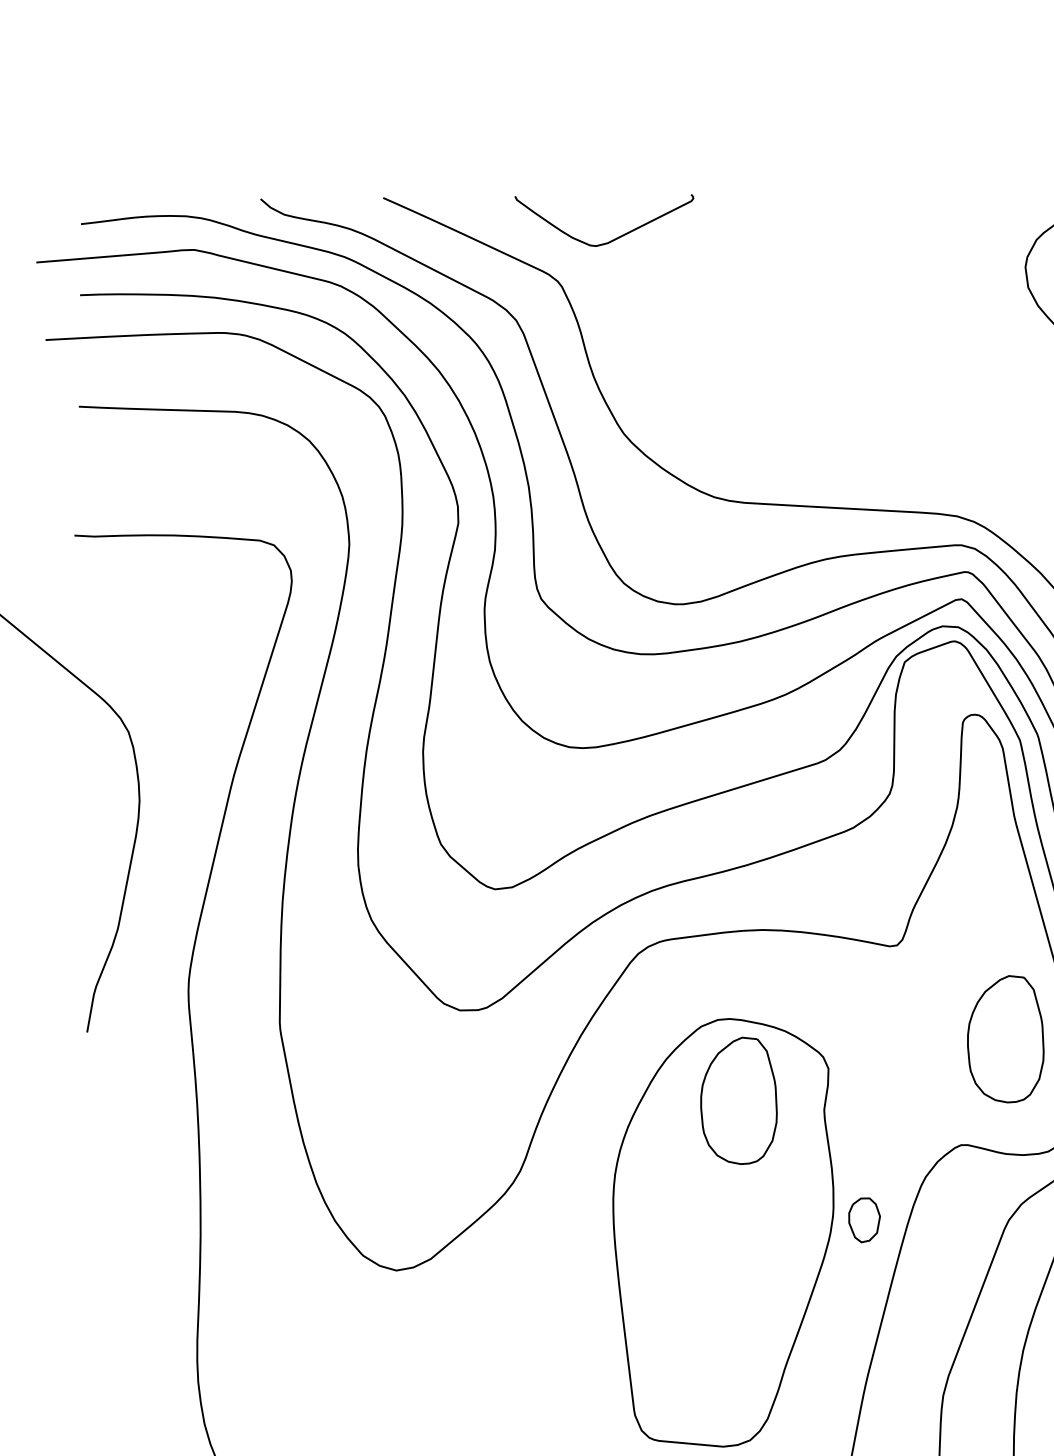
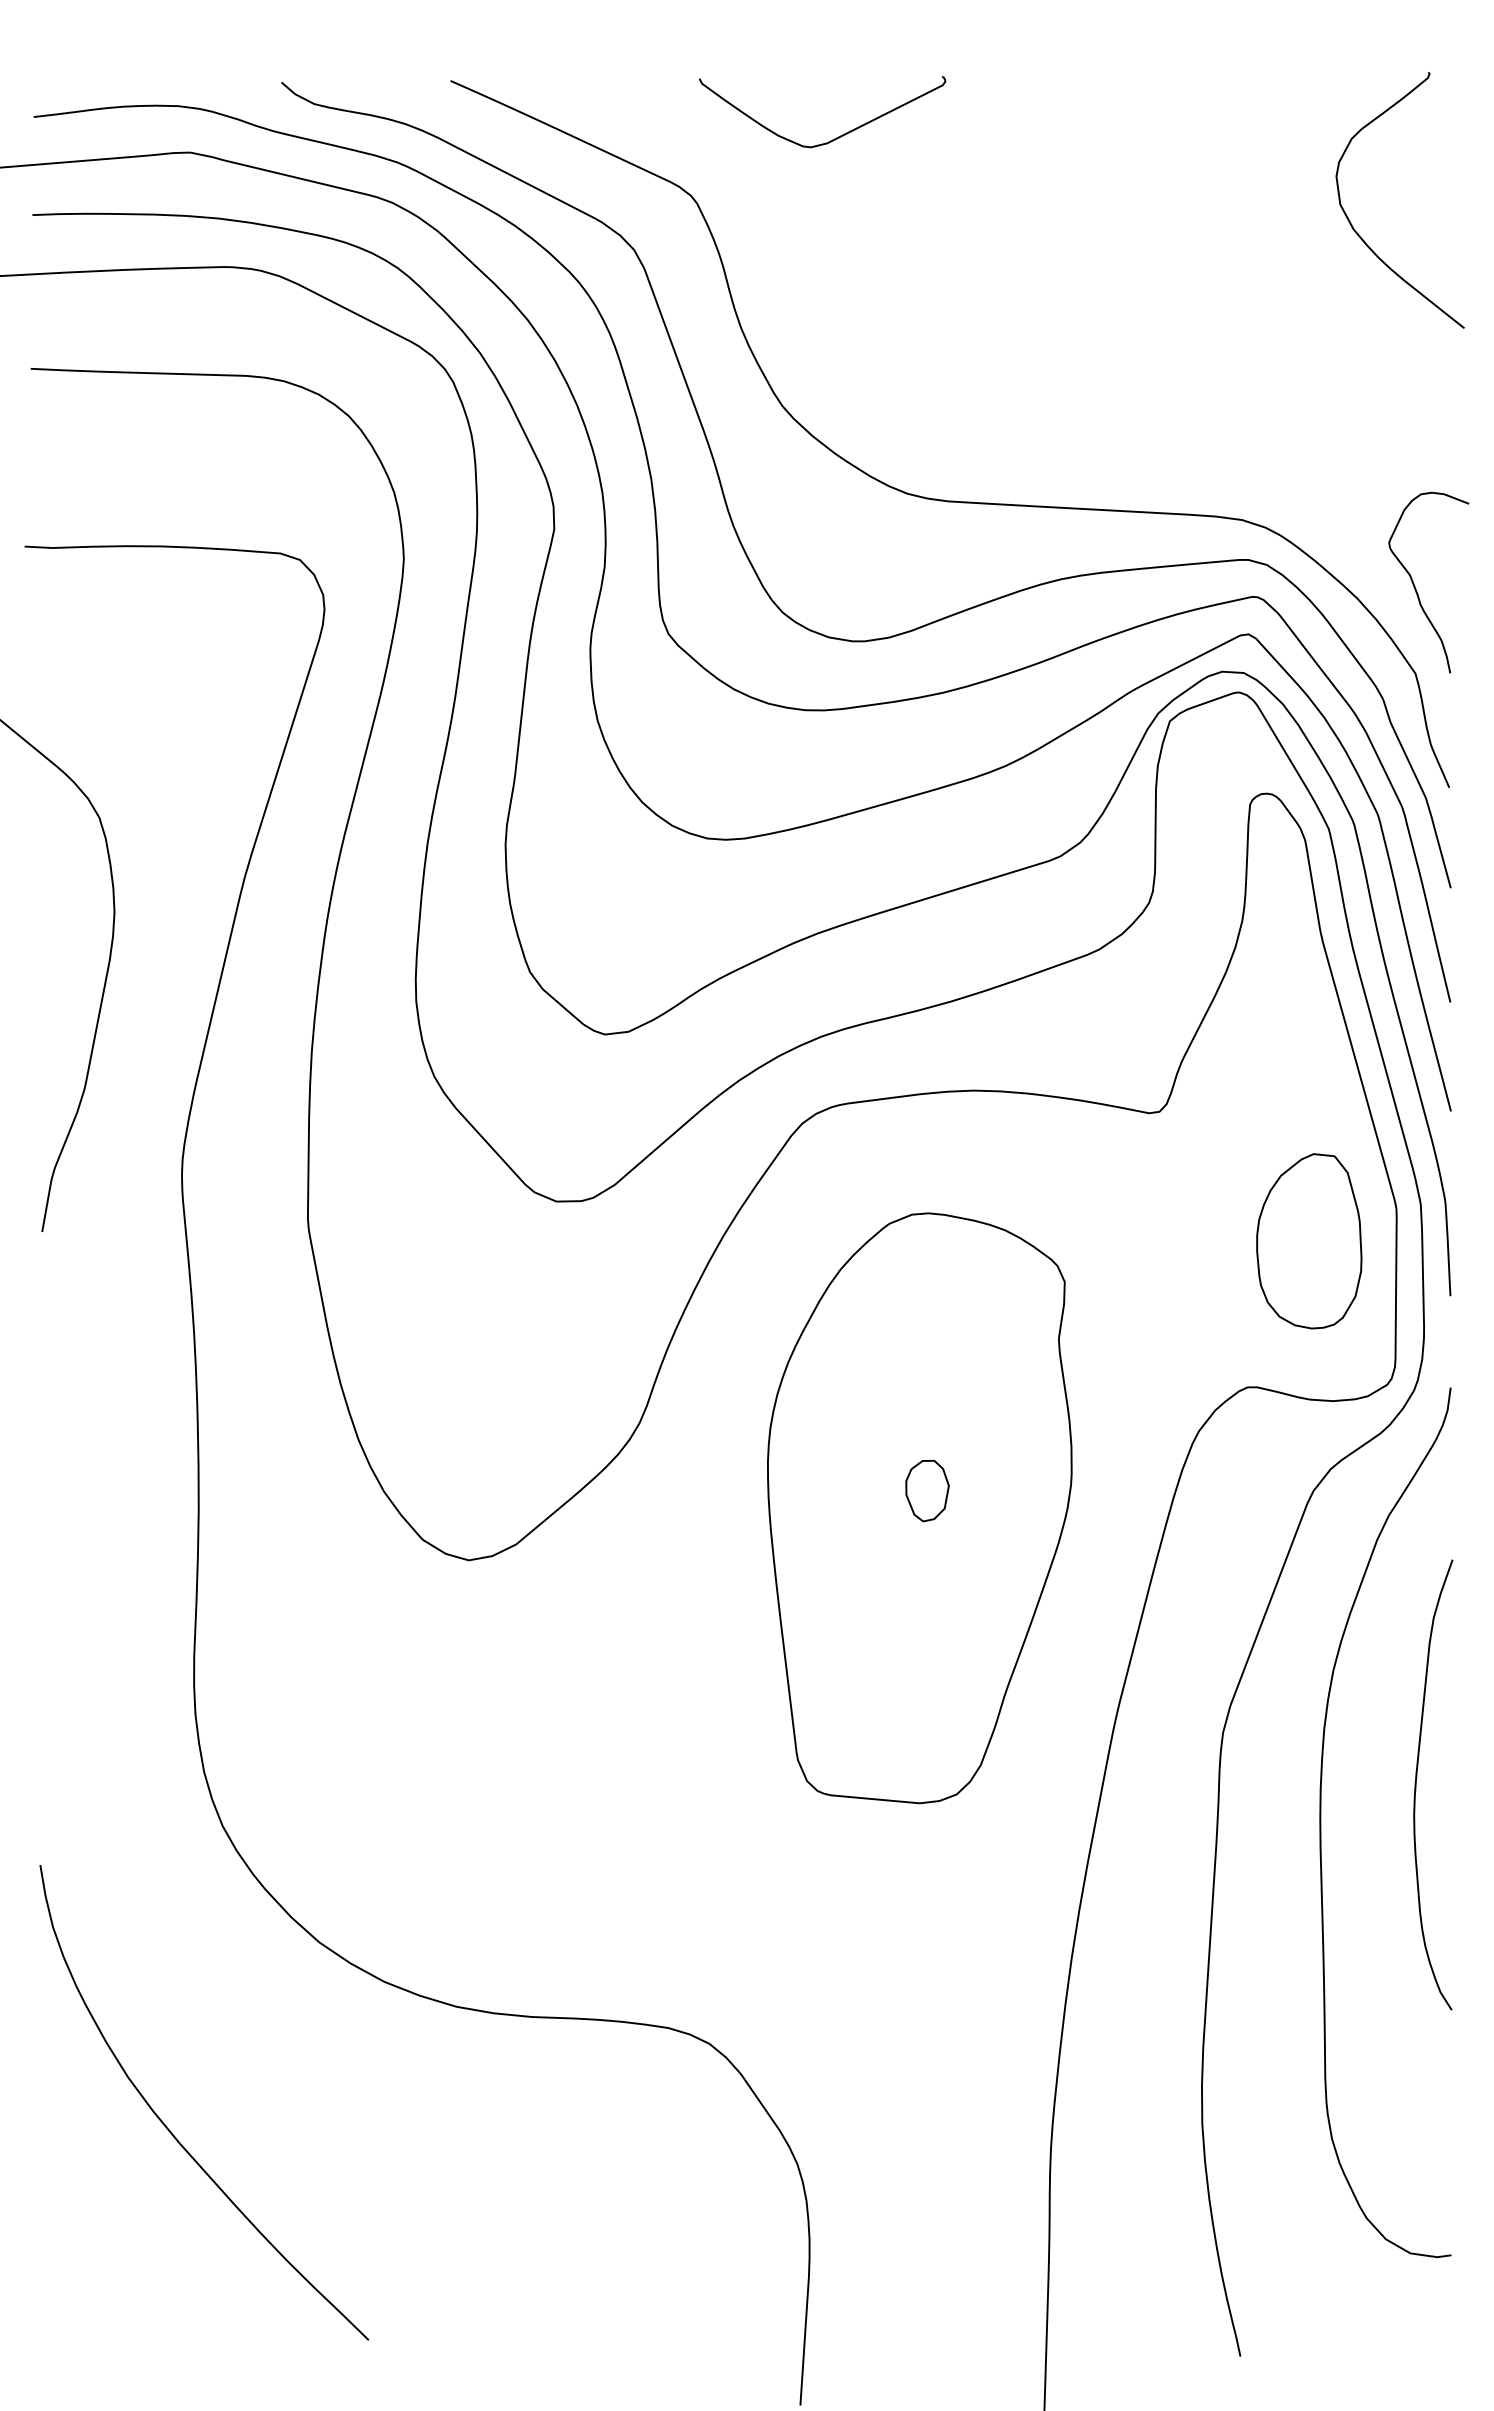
curve: (612, 239) -> (834, 138), moved
part: (739, 1101) -> (941, 1326), removed
part: (864, 1219) -> (927, 1490), moved

